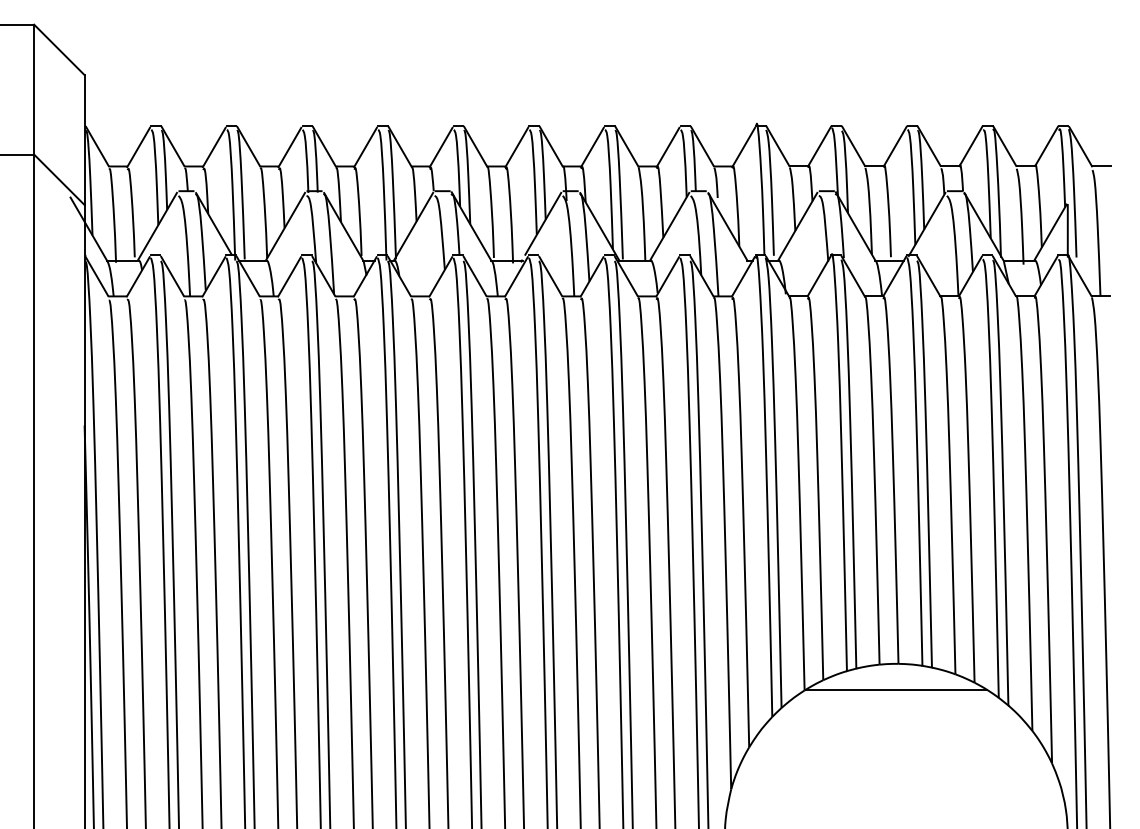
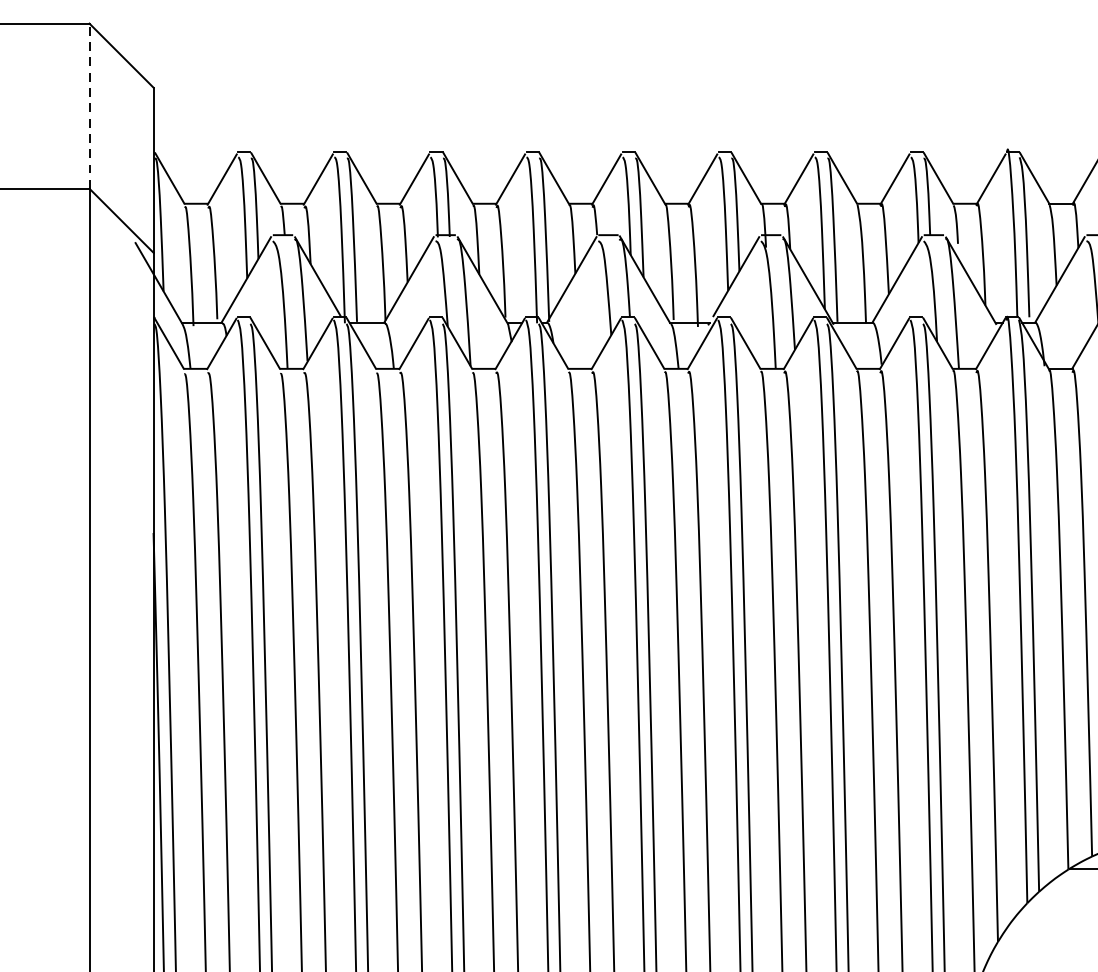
line: (34, 89) -> (89, 105), solid -> dashed

